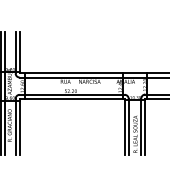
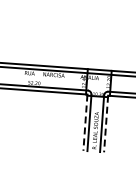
line: (124, 127) -> (85, 123), solid -> dashed
line: (145, 127) -> (106, 124), solid -> dashed

